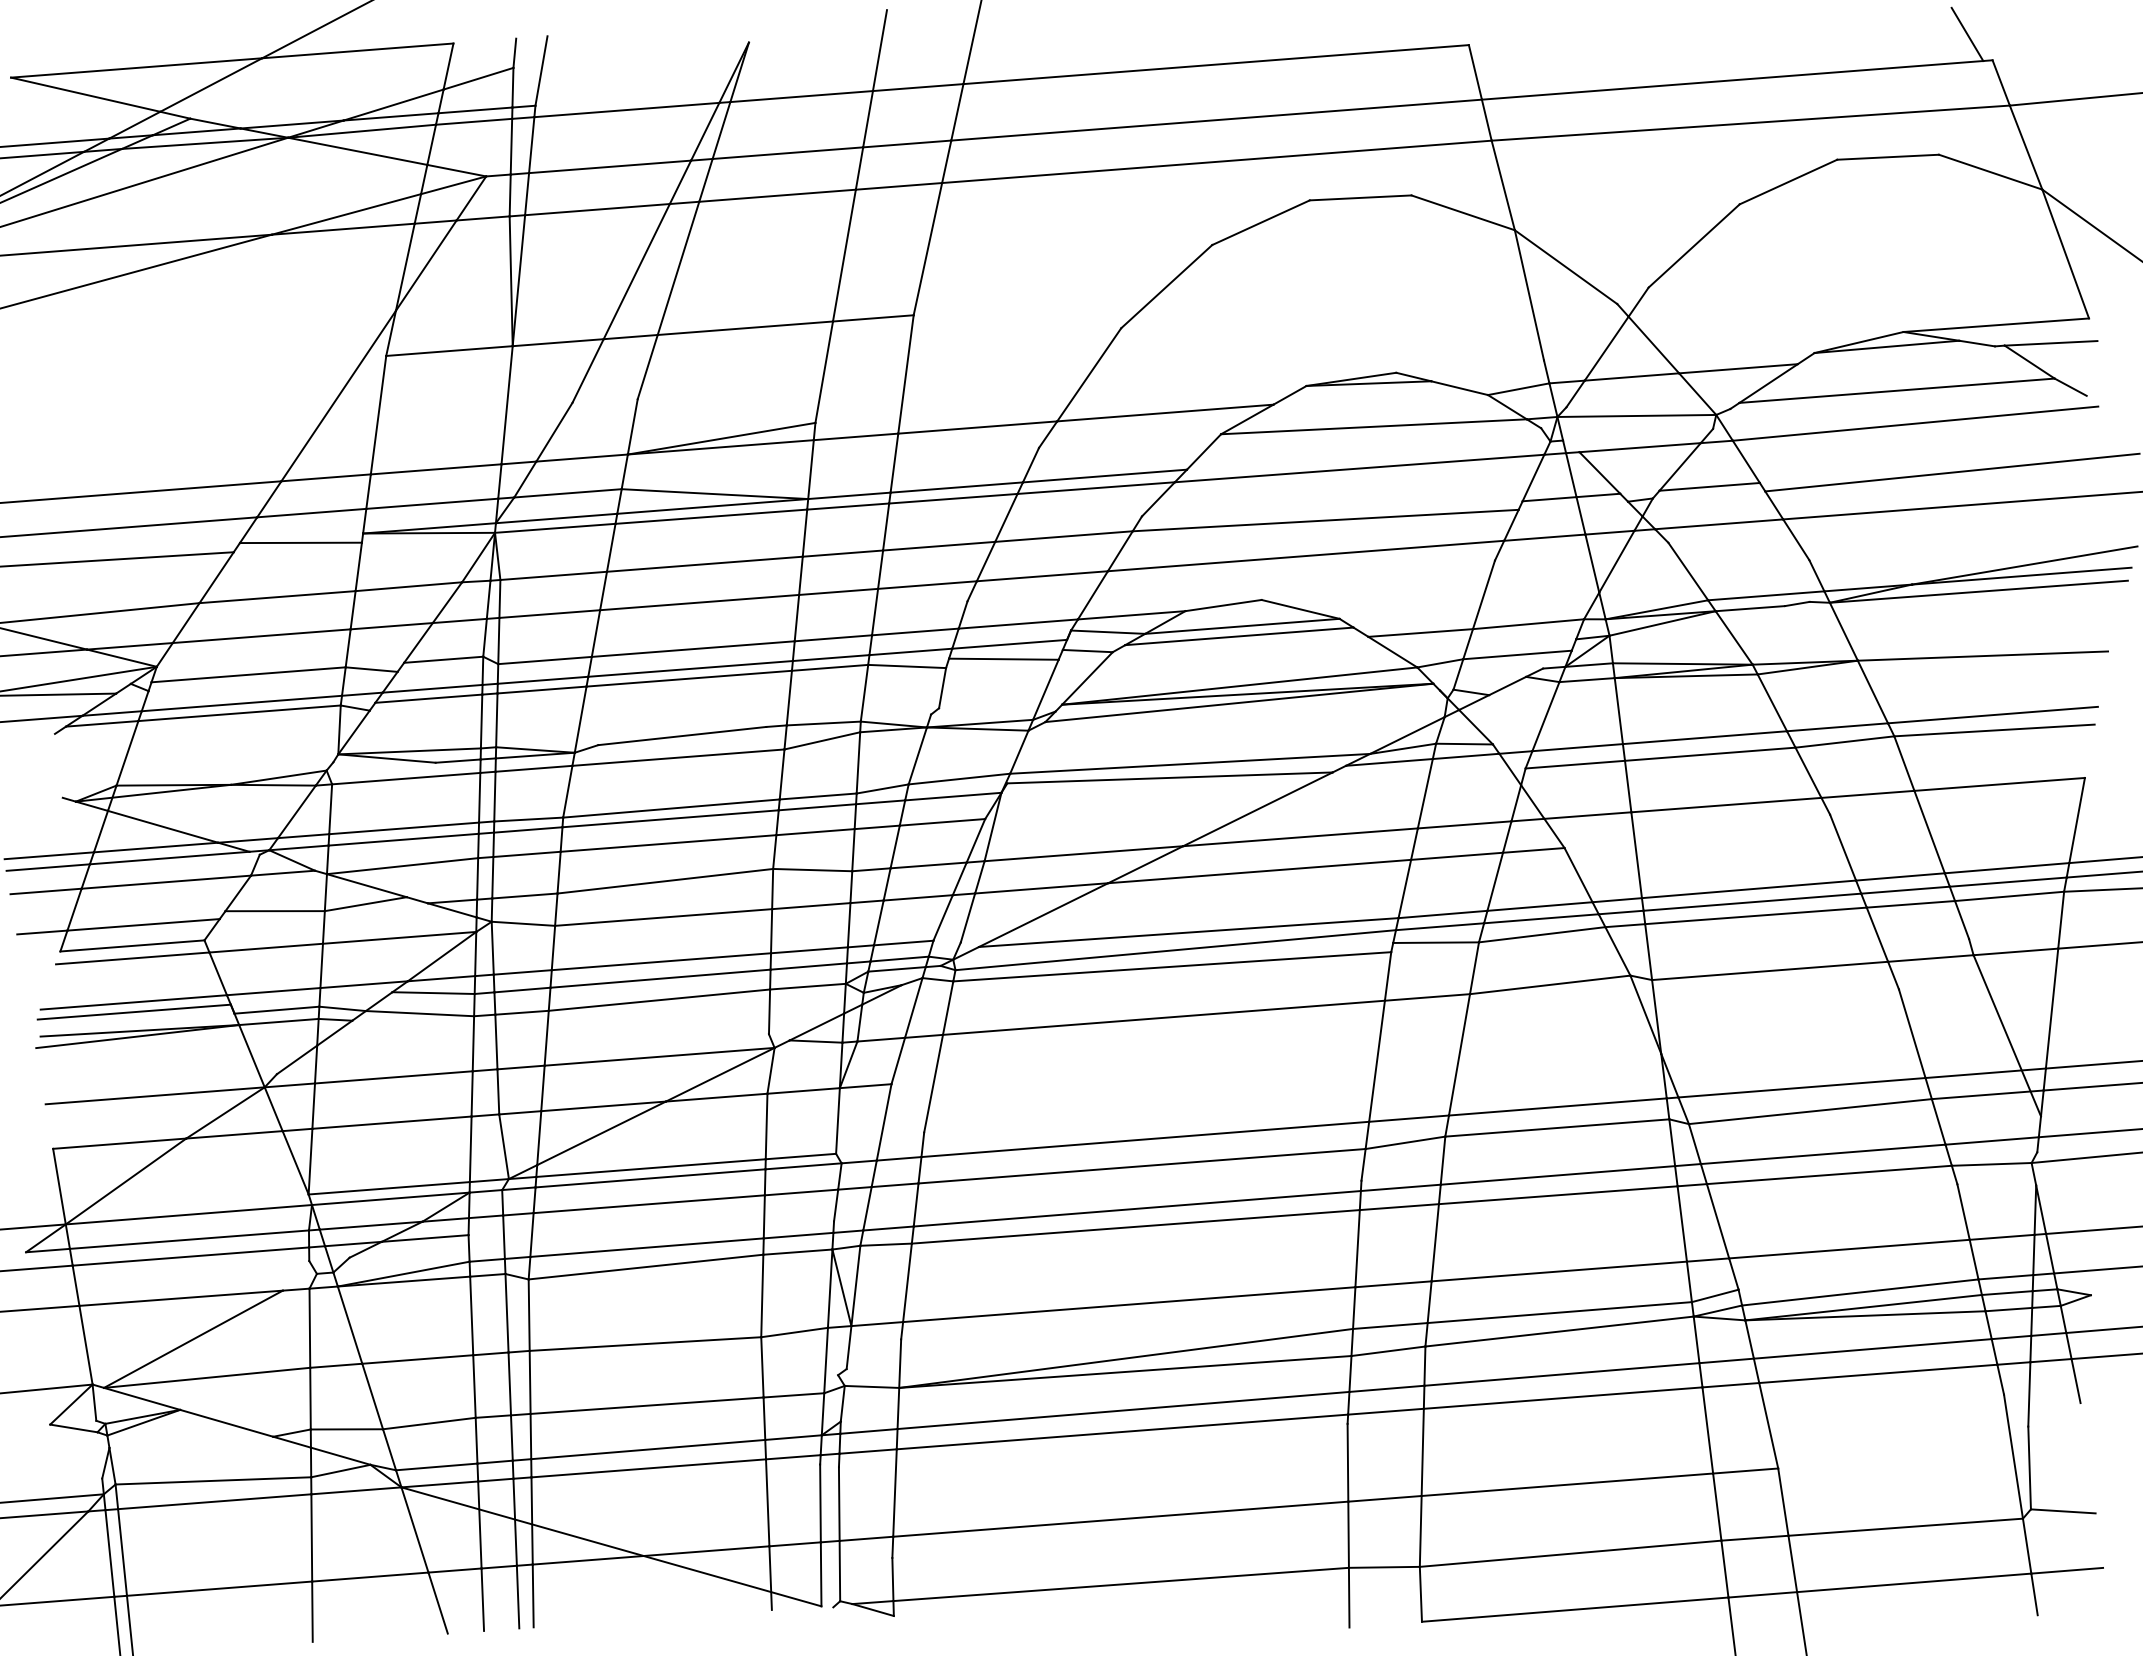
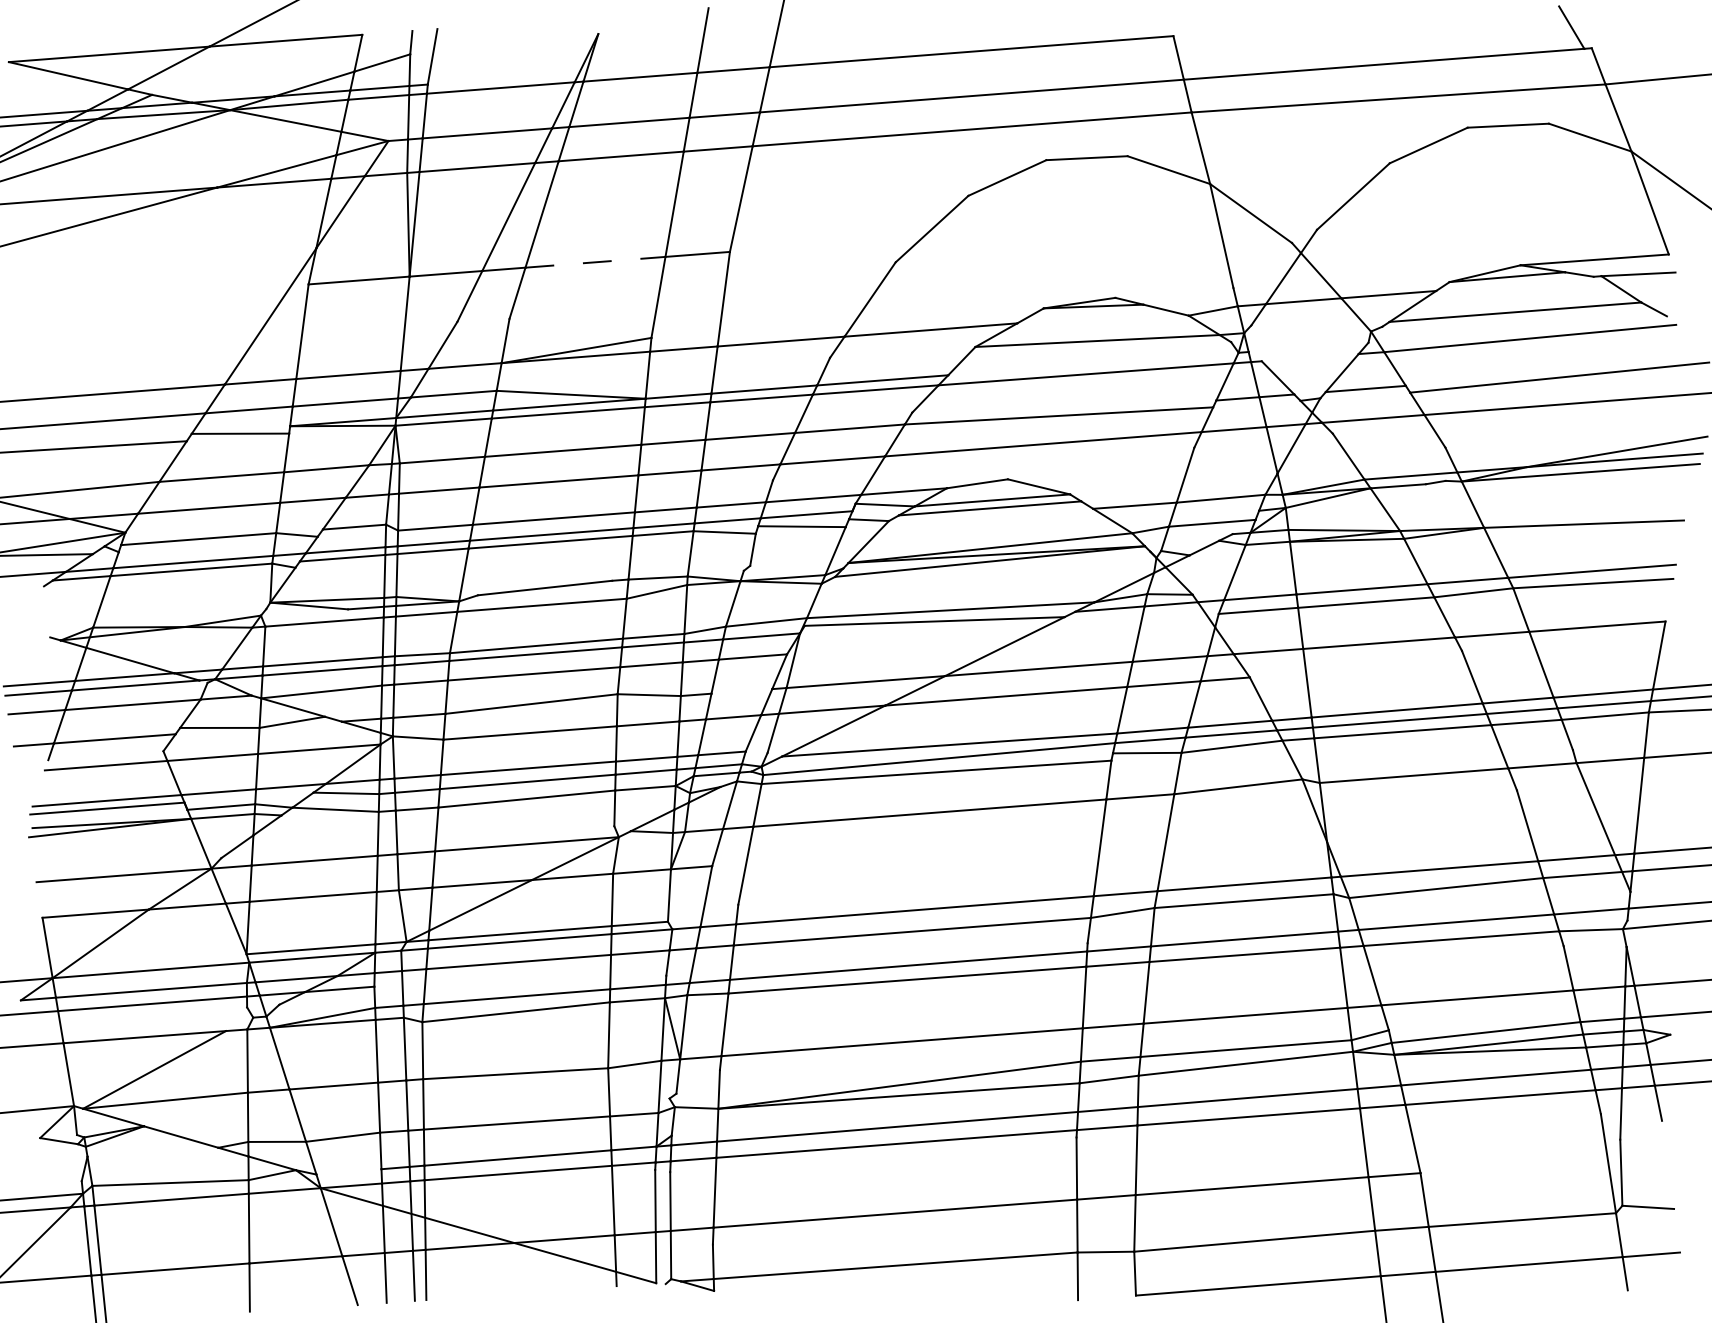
line: (745, 328) -> (595, 262), solid -> dashed
line: (1636, 415) -> (1307, 331), removed
line: (1639, 447) -> (1309, 357), removed
line: (928, 865) -> (741, 691), removed
line: (132, 945) -> (105, 755), removed
line: (436, 1466) -> (348, 1171), removed

